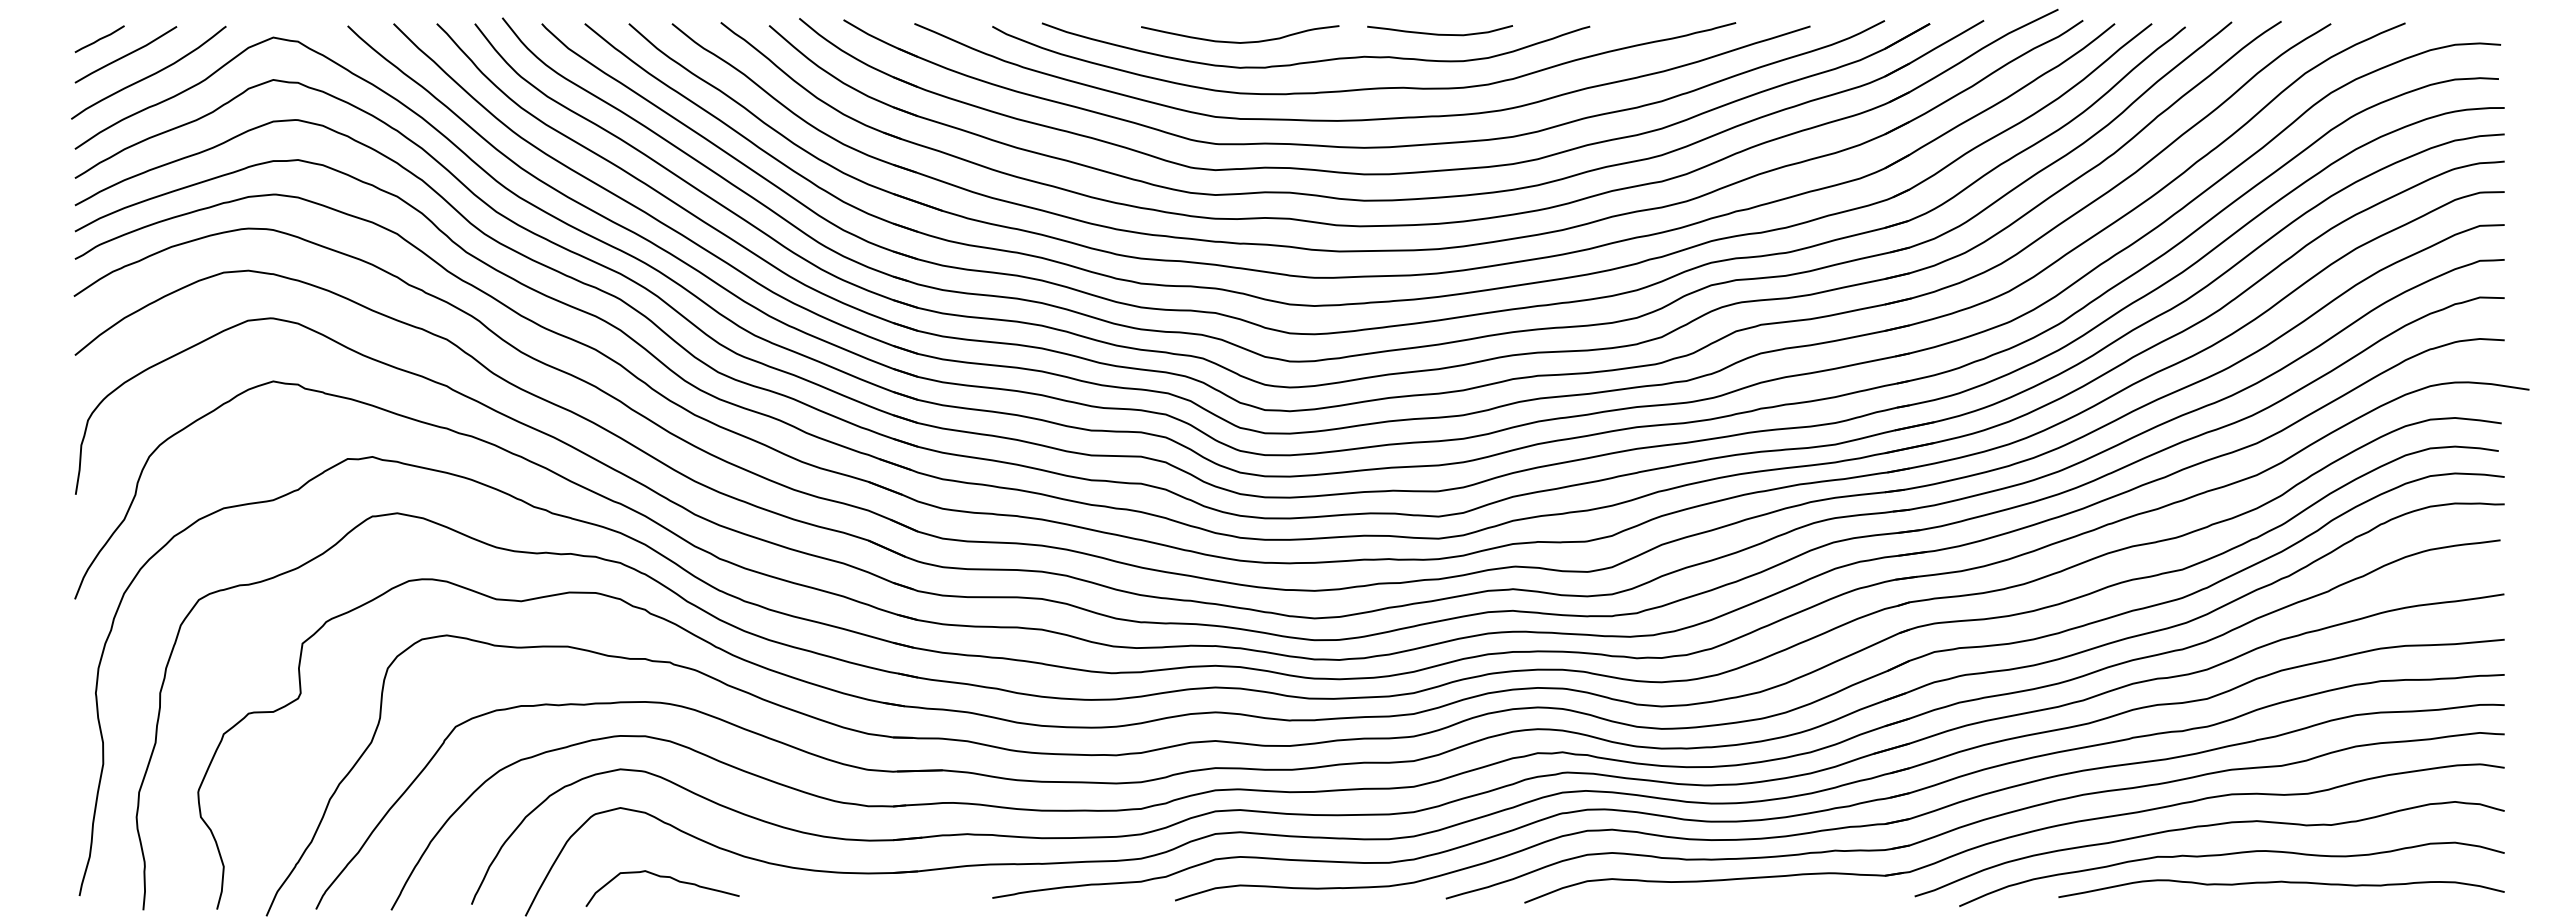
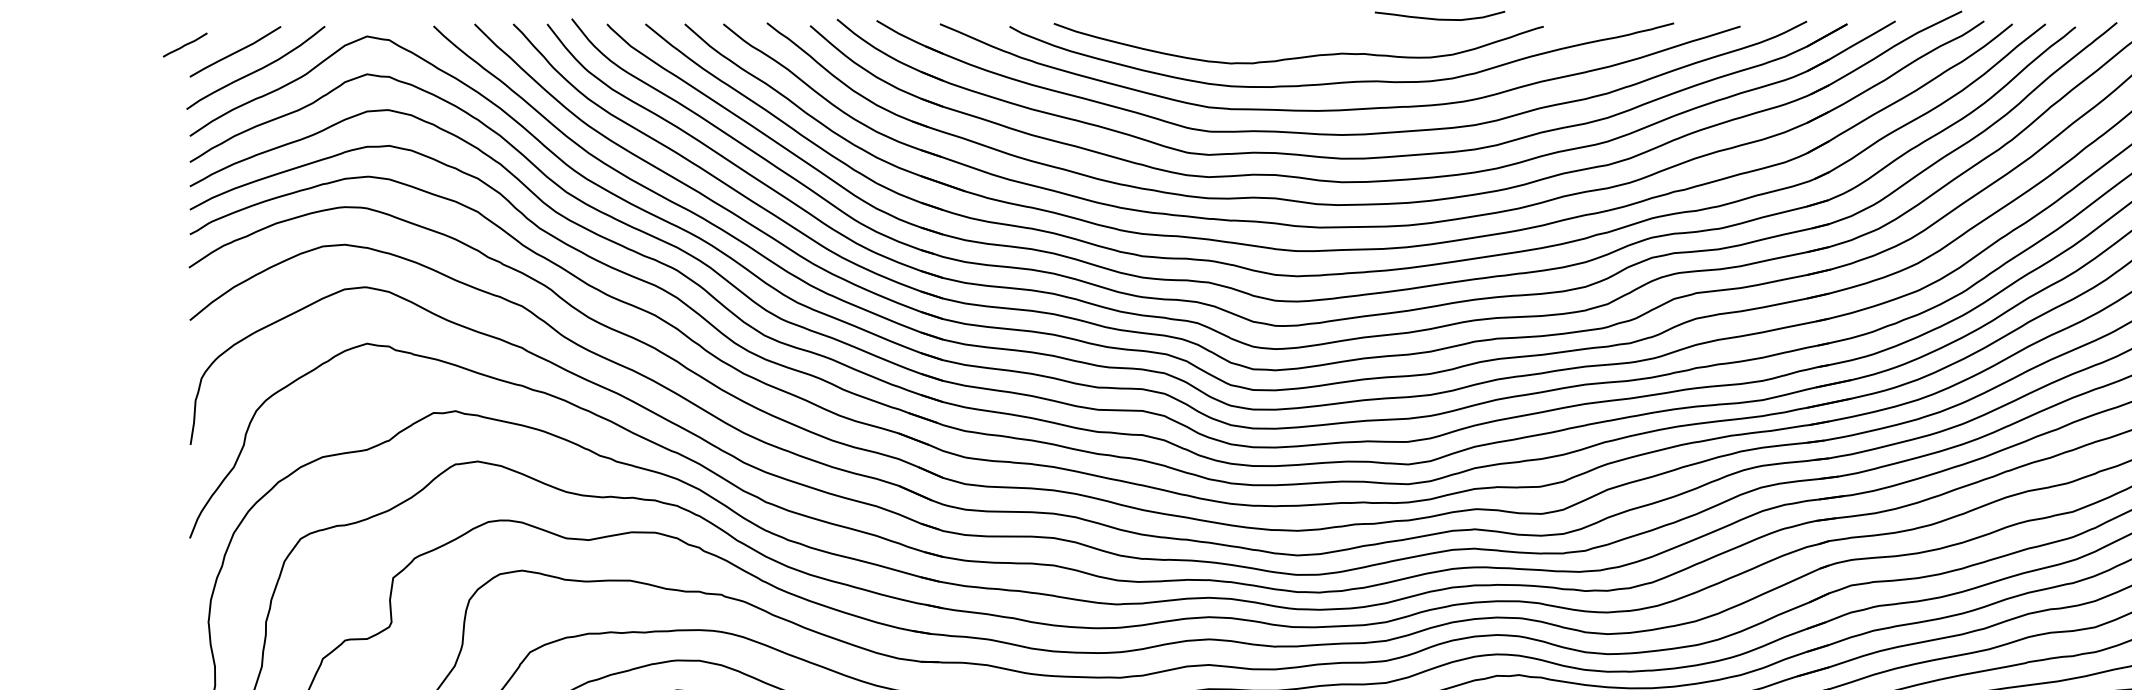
curve: (1439, 33) -> (1439, 18), moved
line: (99, 39) -> (185, 45), moved
curve: (1237, 41) -> (1228, 39), removed

